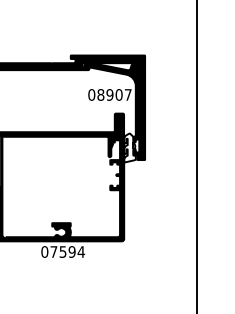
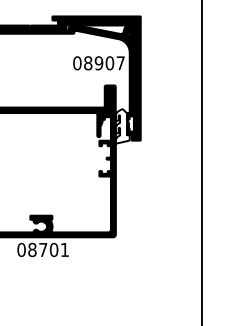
text: (67, 251) -> (48, 249), 07594 -> 08701

